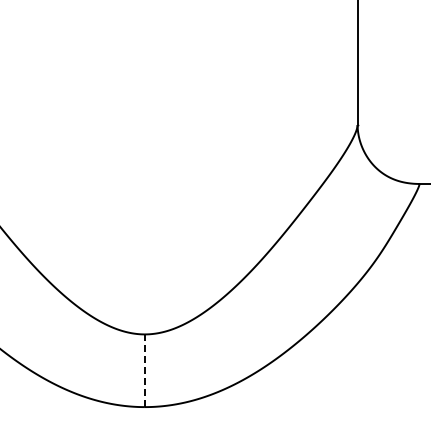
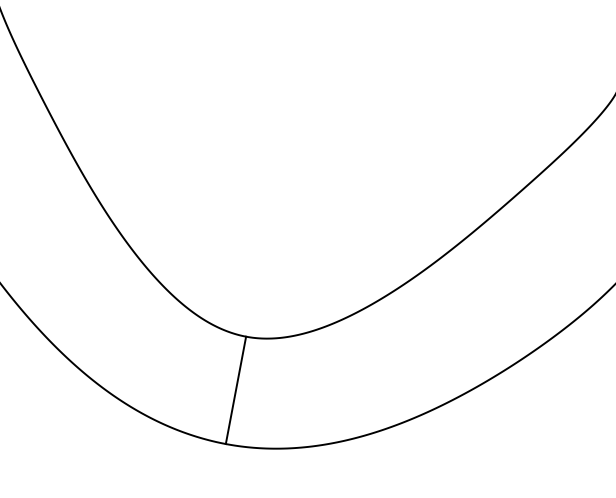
line: (144, 371) -> (235, 391), dashed -> solid

